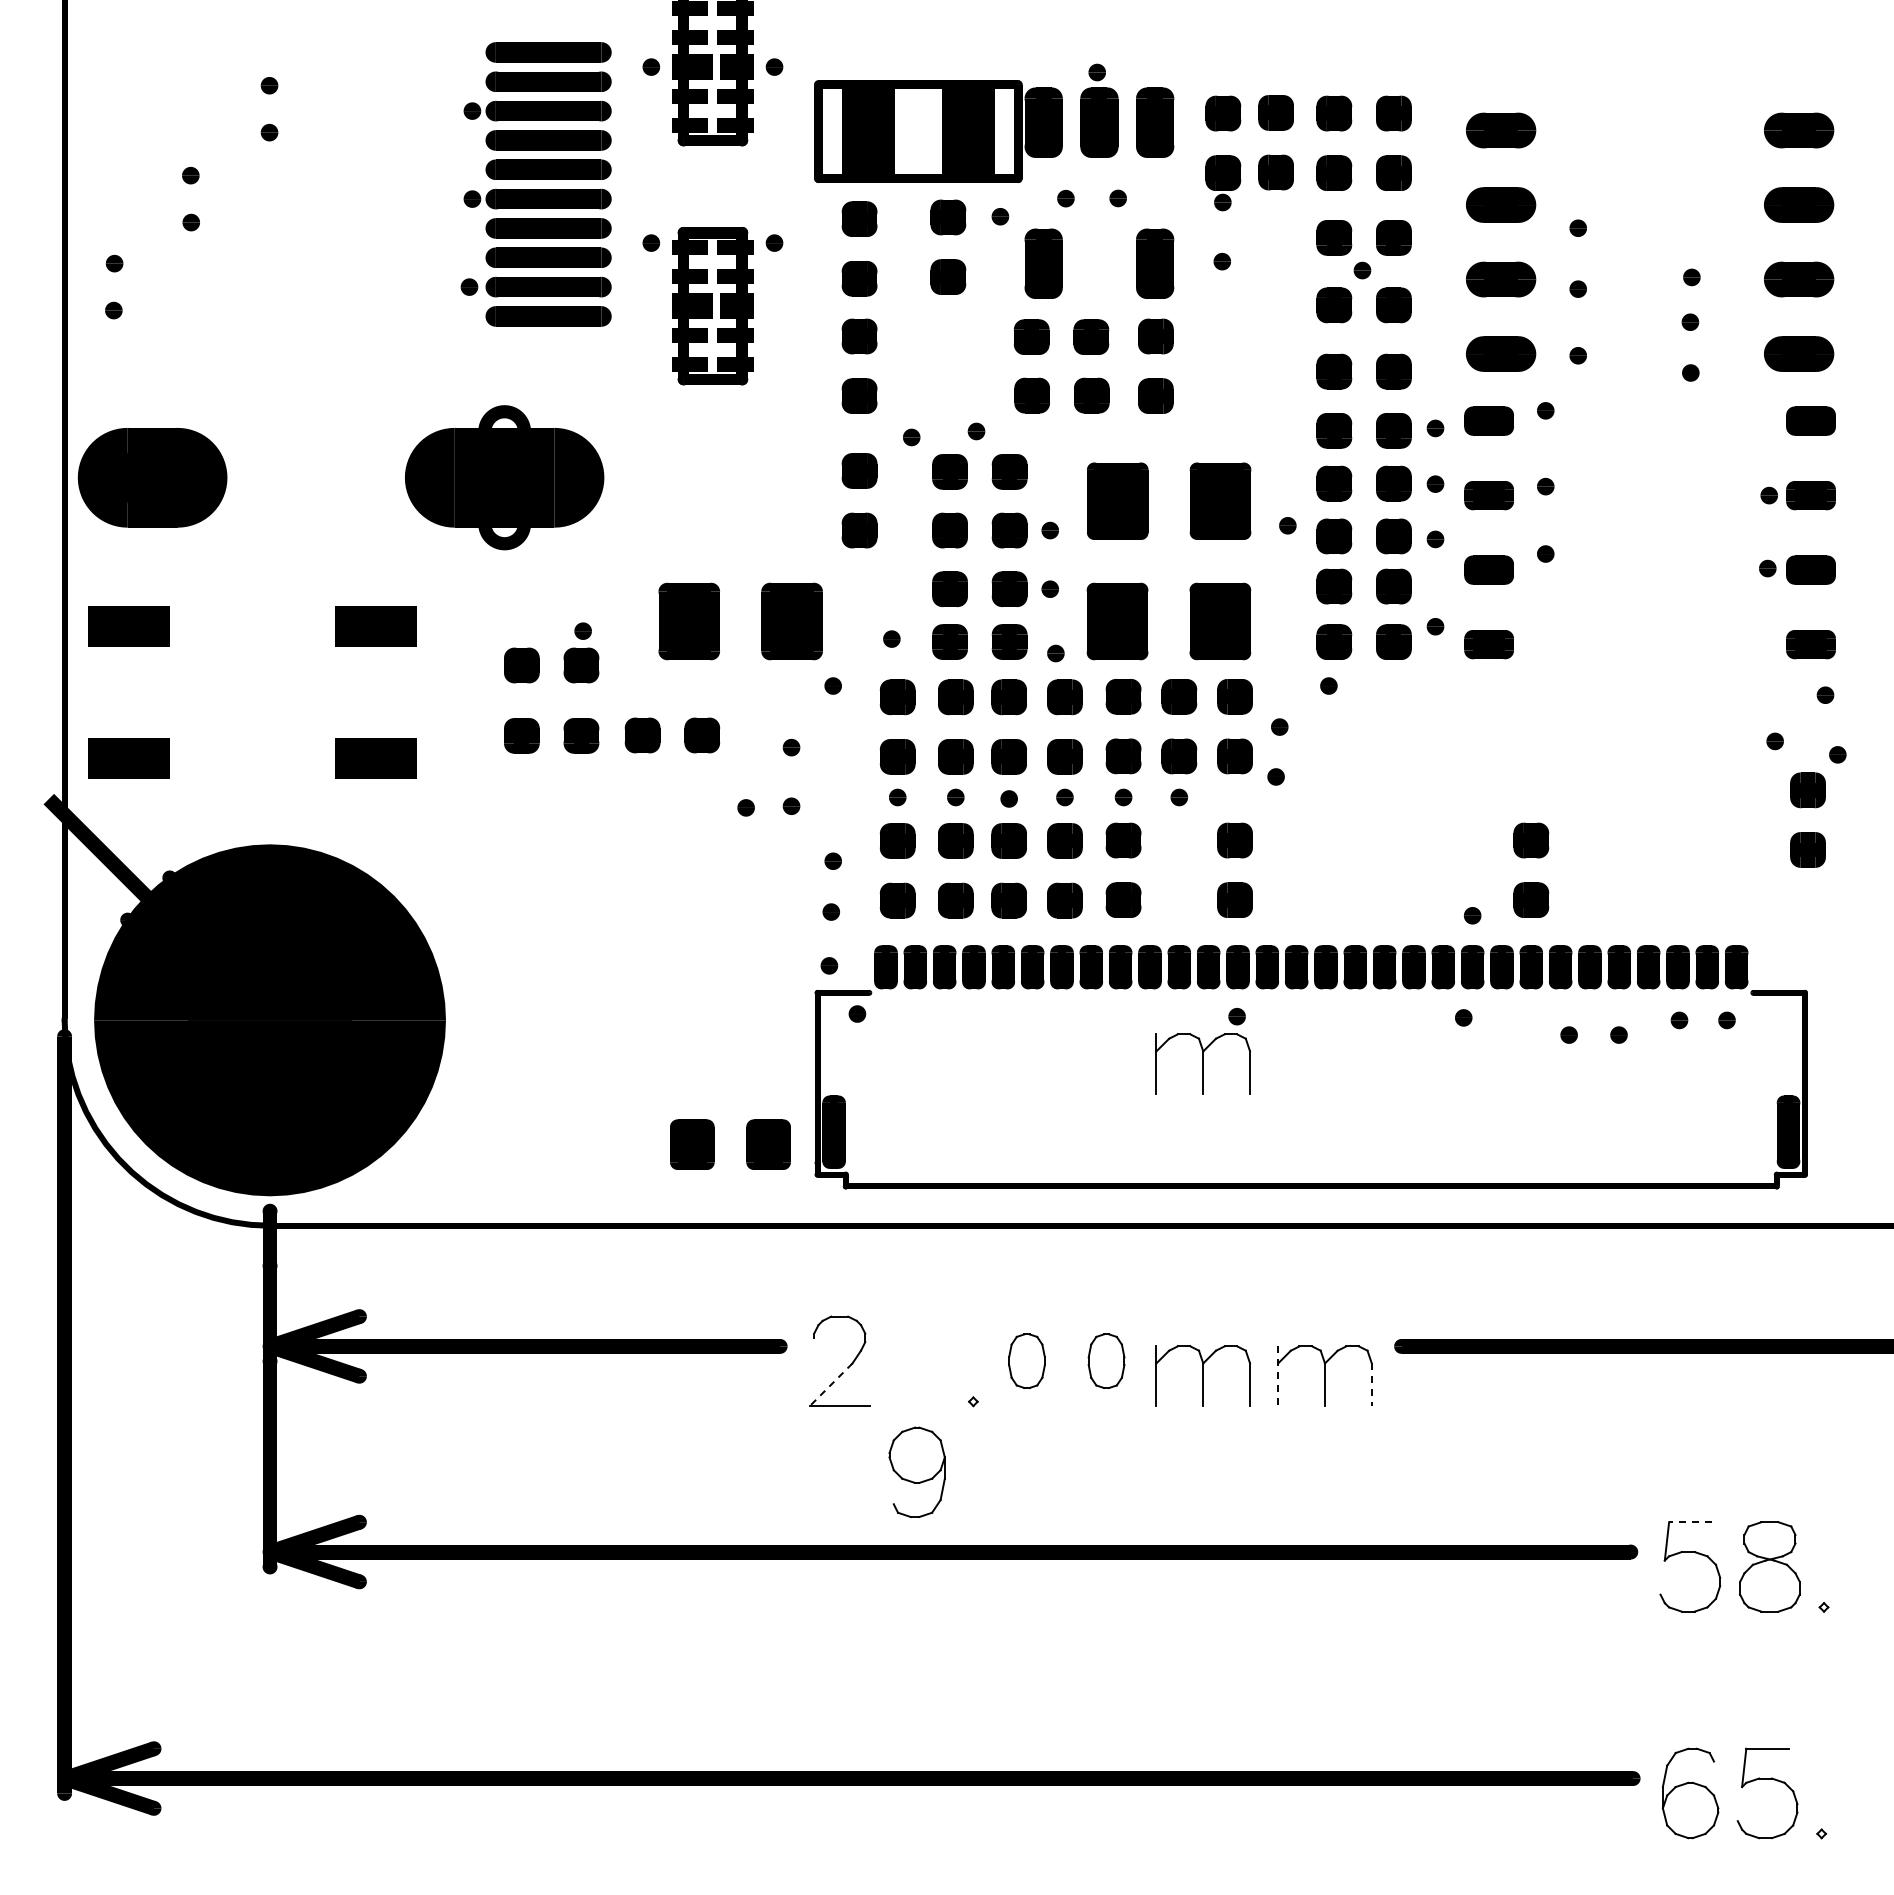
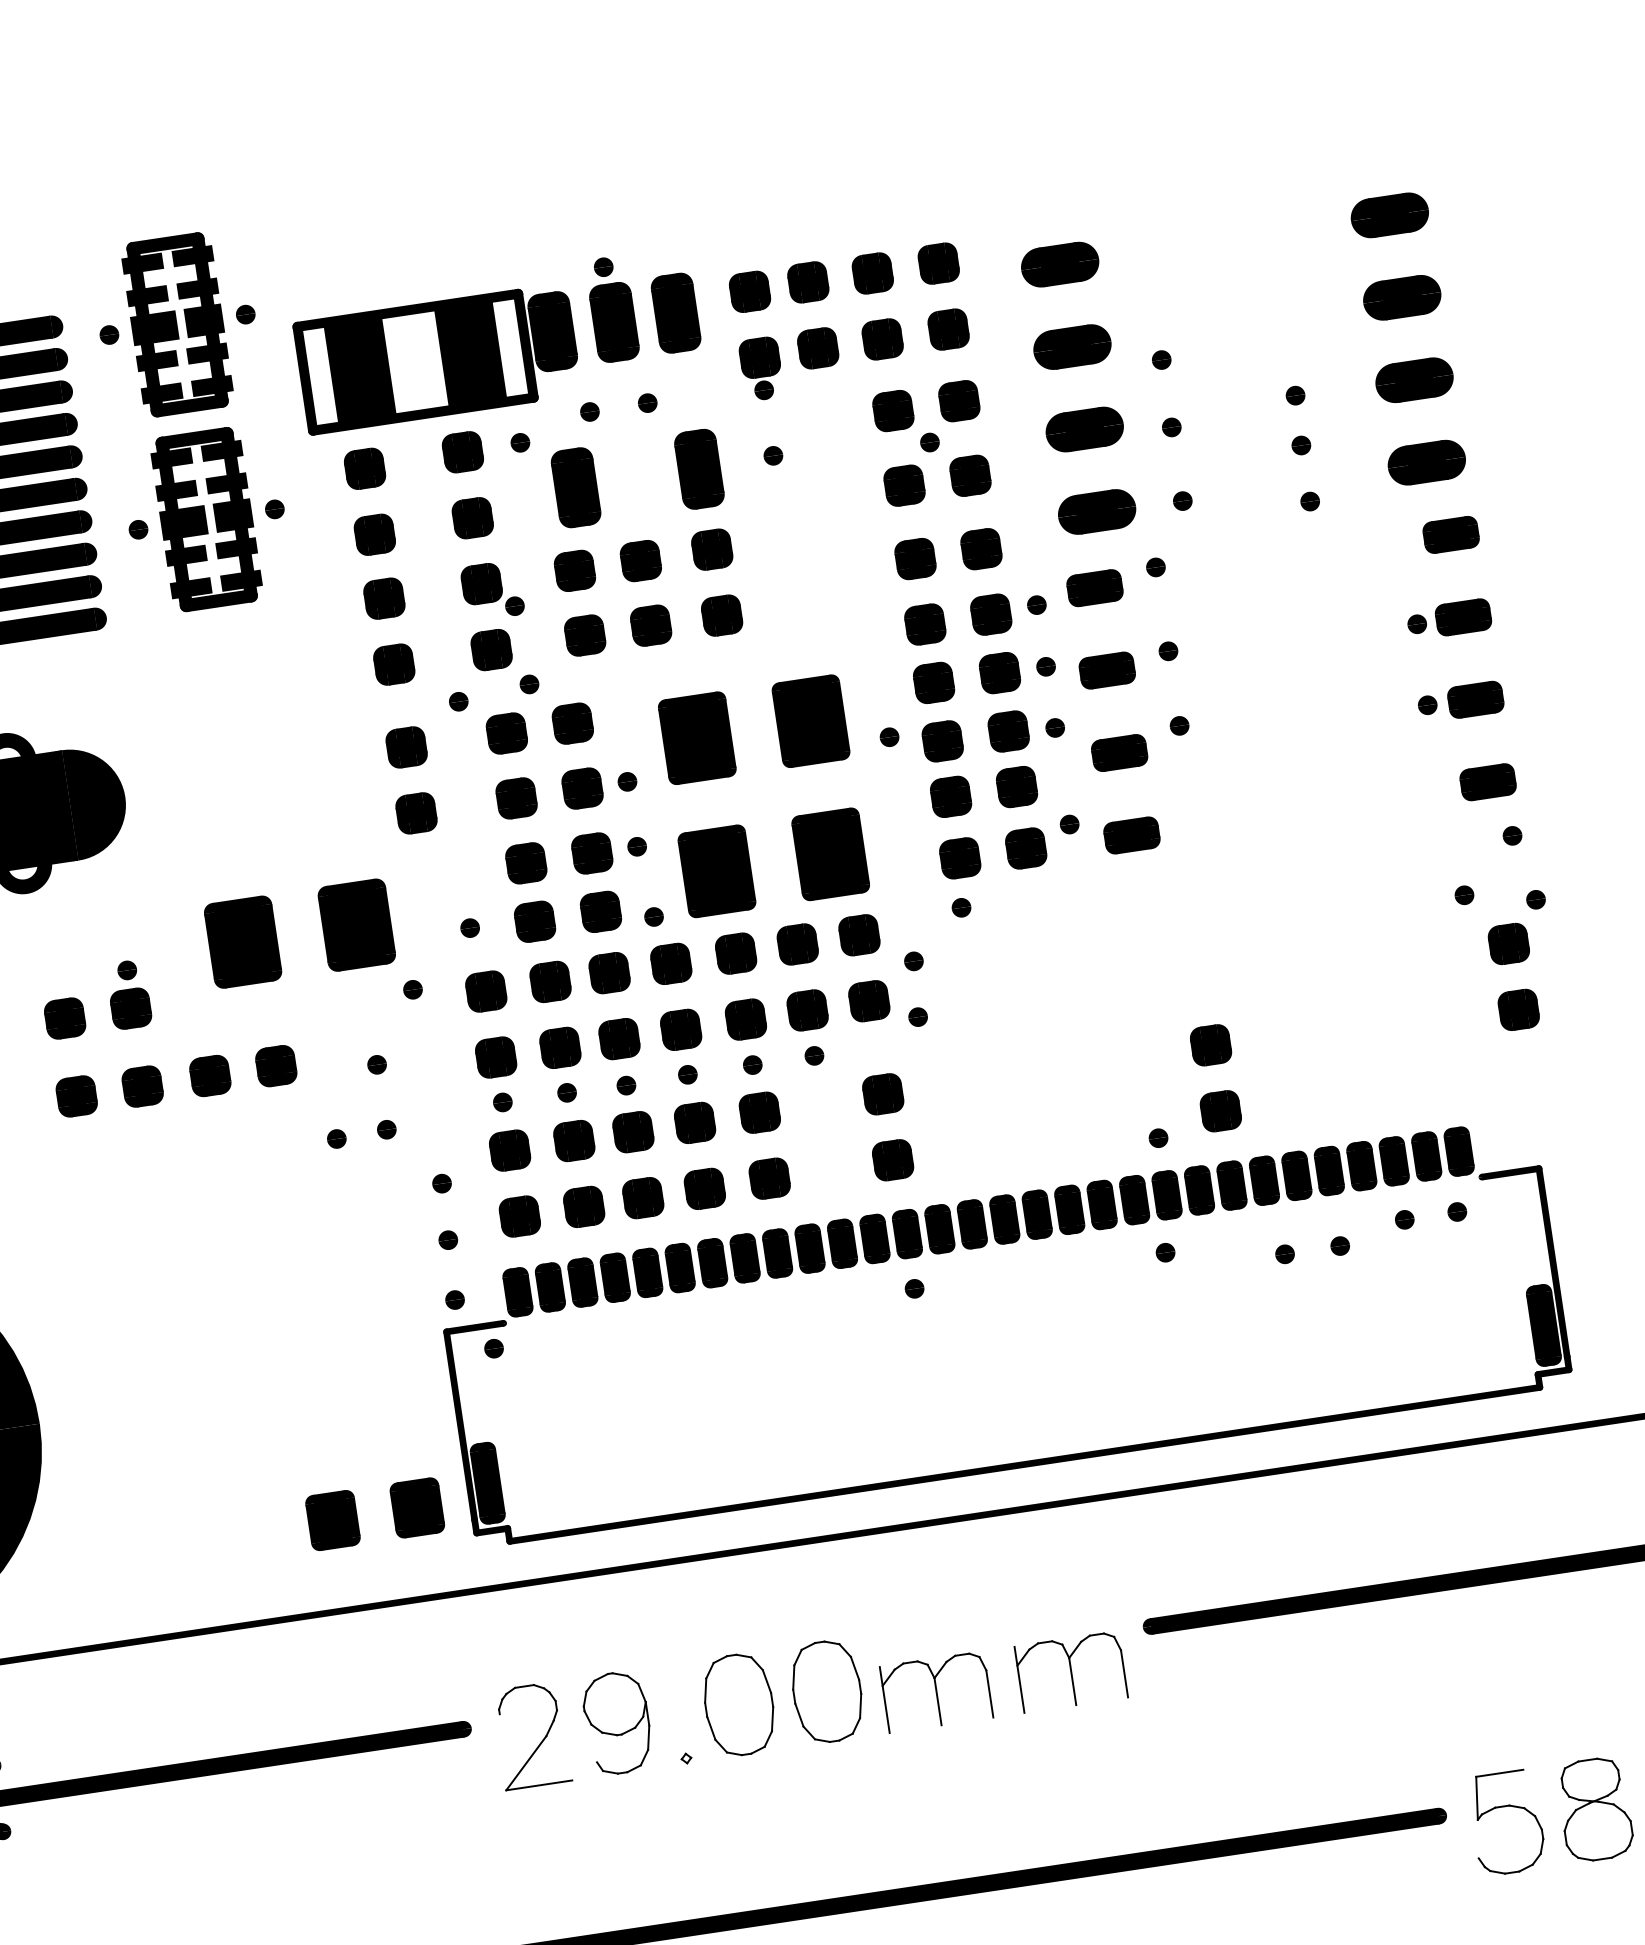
part: (712, 306) -> (206, 520), moved
part: (965, 363) -> (506, 611), added
part: (1203, 1063) -> (885, 1346), removed
part: (1026, 1360) -> (738, 1704), size x1.67
part: (1106, 1360) -> (826, 1690), size x1.67
line: (1278, 1376) -> (1019, 1680), dashed -> solid
line: (830, 1385) -> (525, 1764), dashed -> solid
line: (1371, 1385) -> (1124, 1674), dashed -> solid
part: (916, 1471) -> (616, 1722), moved
line: (1689, 1522) -> (1498, 1773), dashed -> solid

